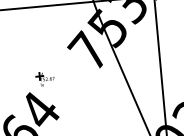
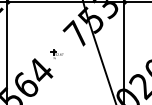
part: (44, 77) -> (56, 53), moved

